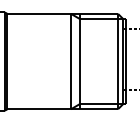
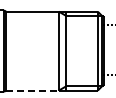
line: (40, 109) -> (33, 90), solid -> dashed

